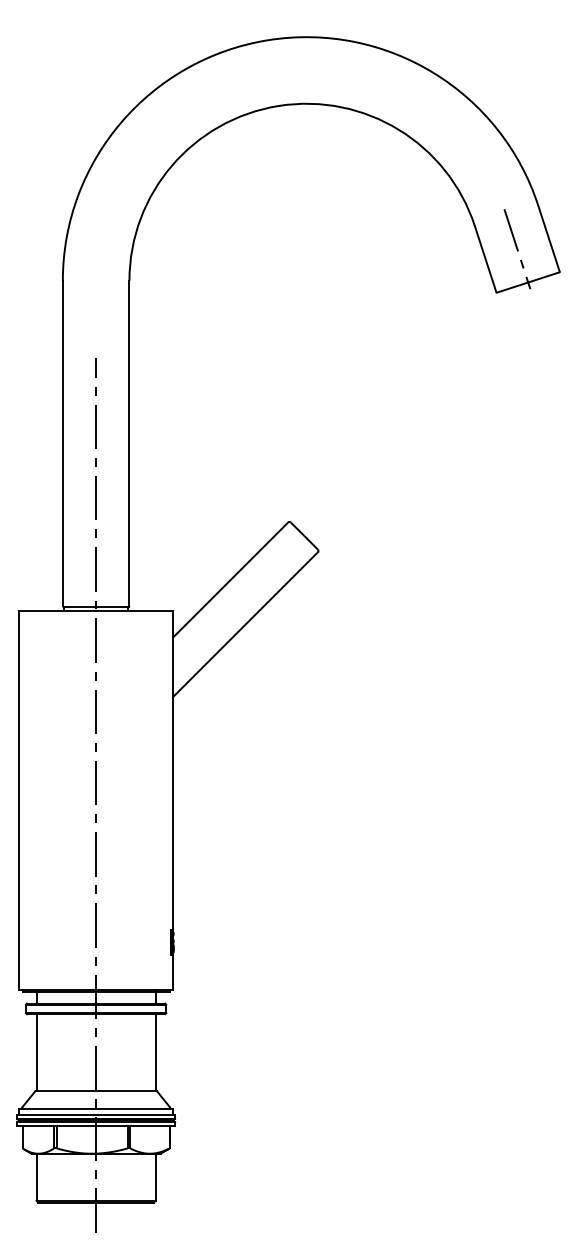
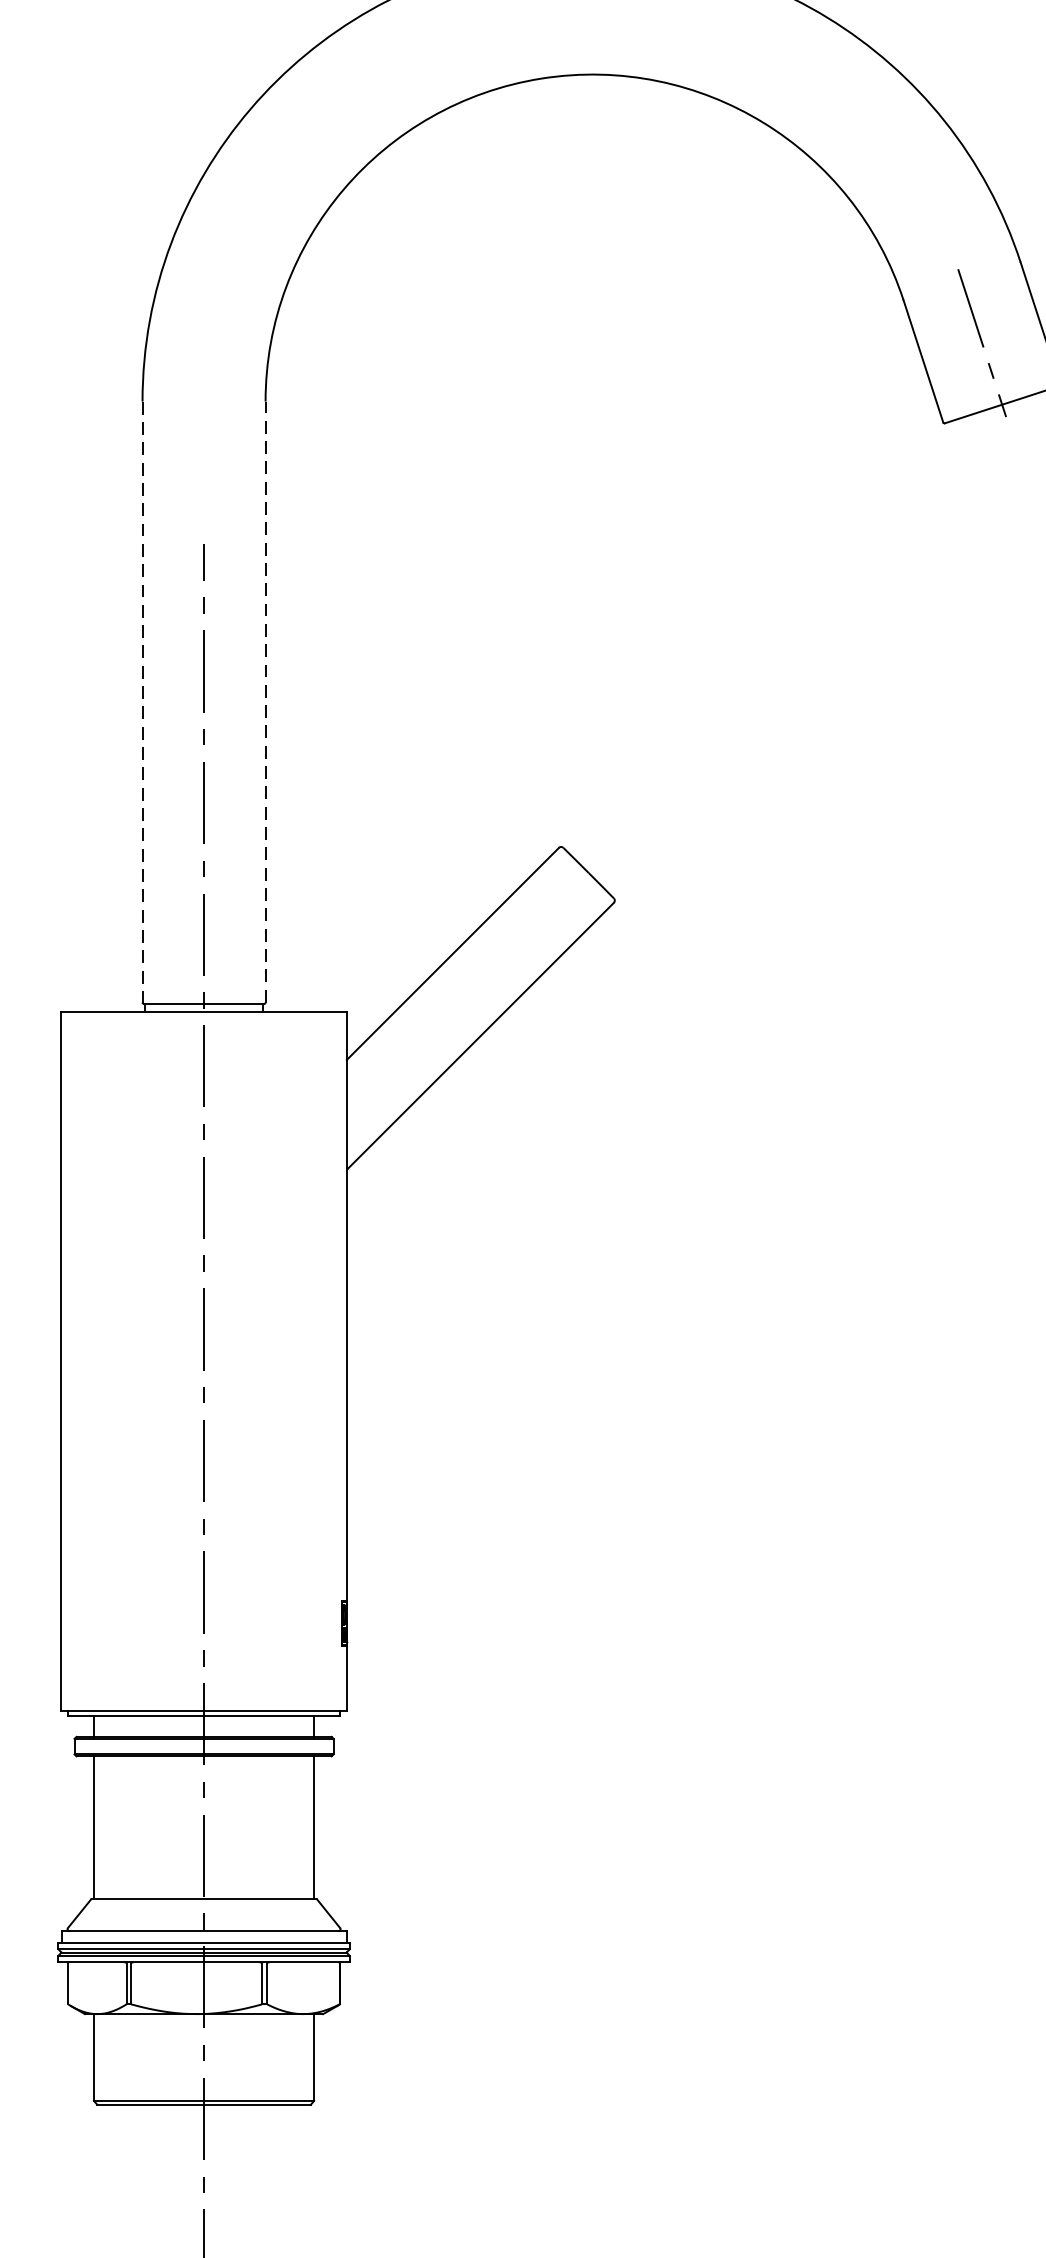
line: (62, 443) -> (141, 702), solid -> dashed
line: (129, 443) -> (265, 702), solid -> dashed

